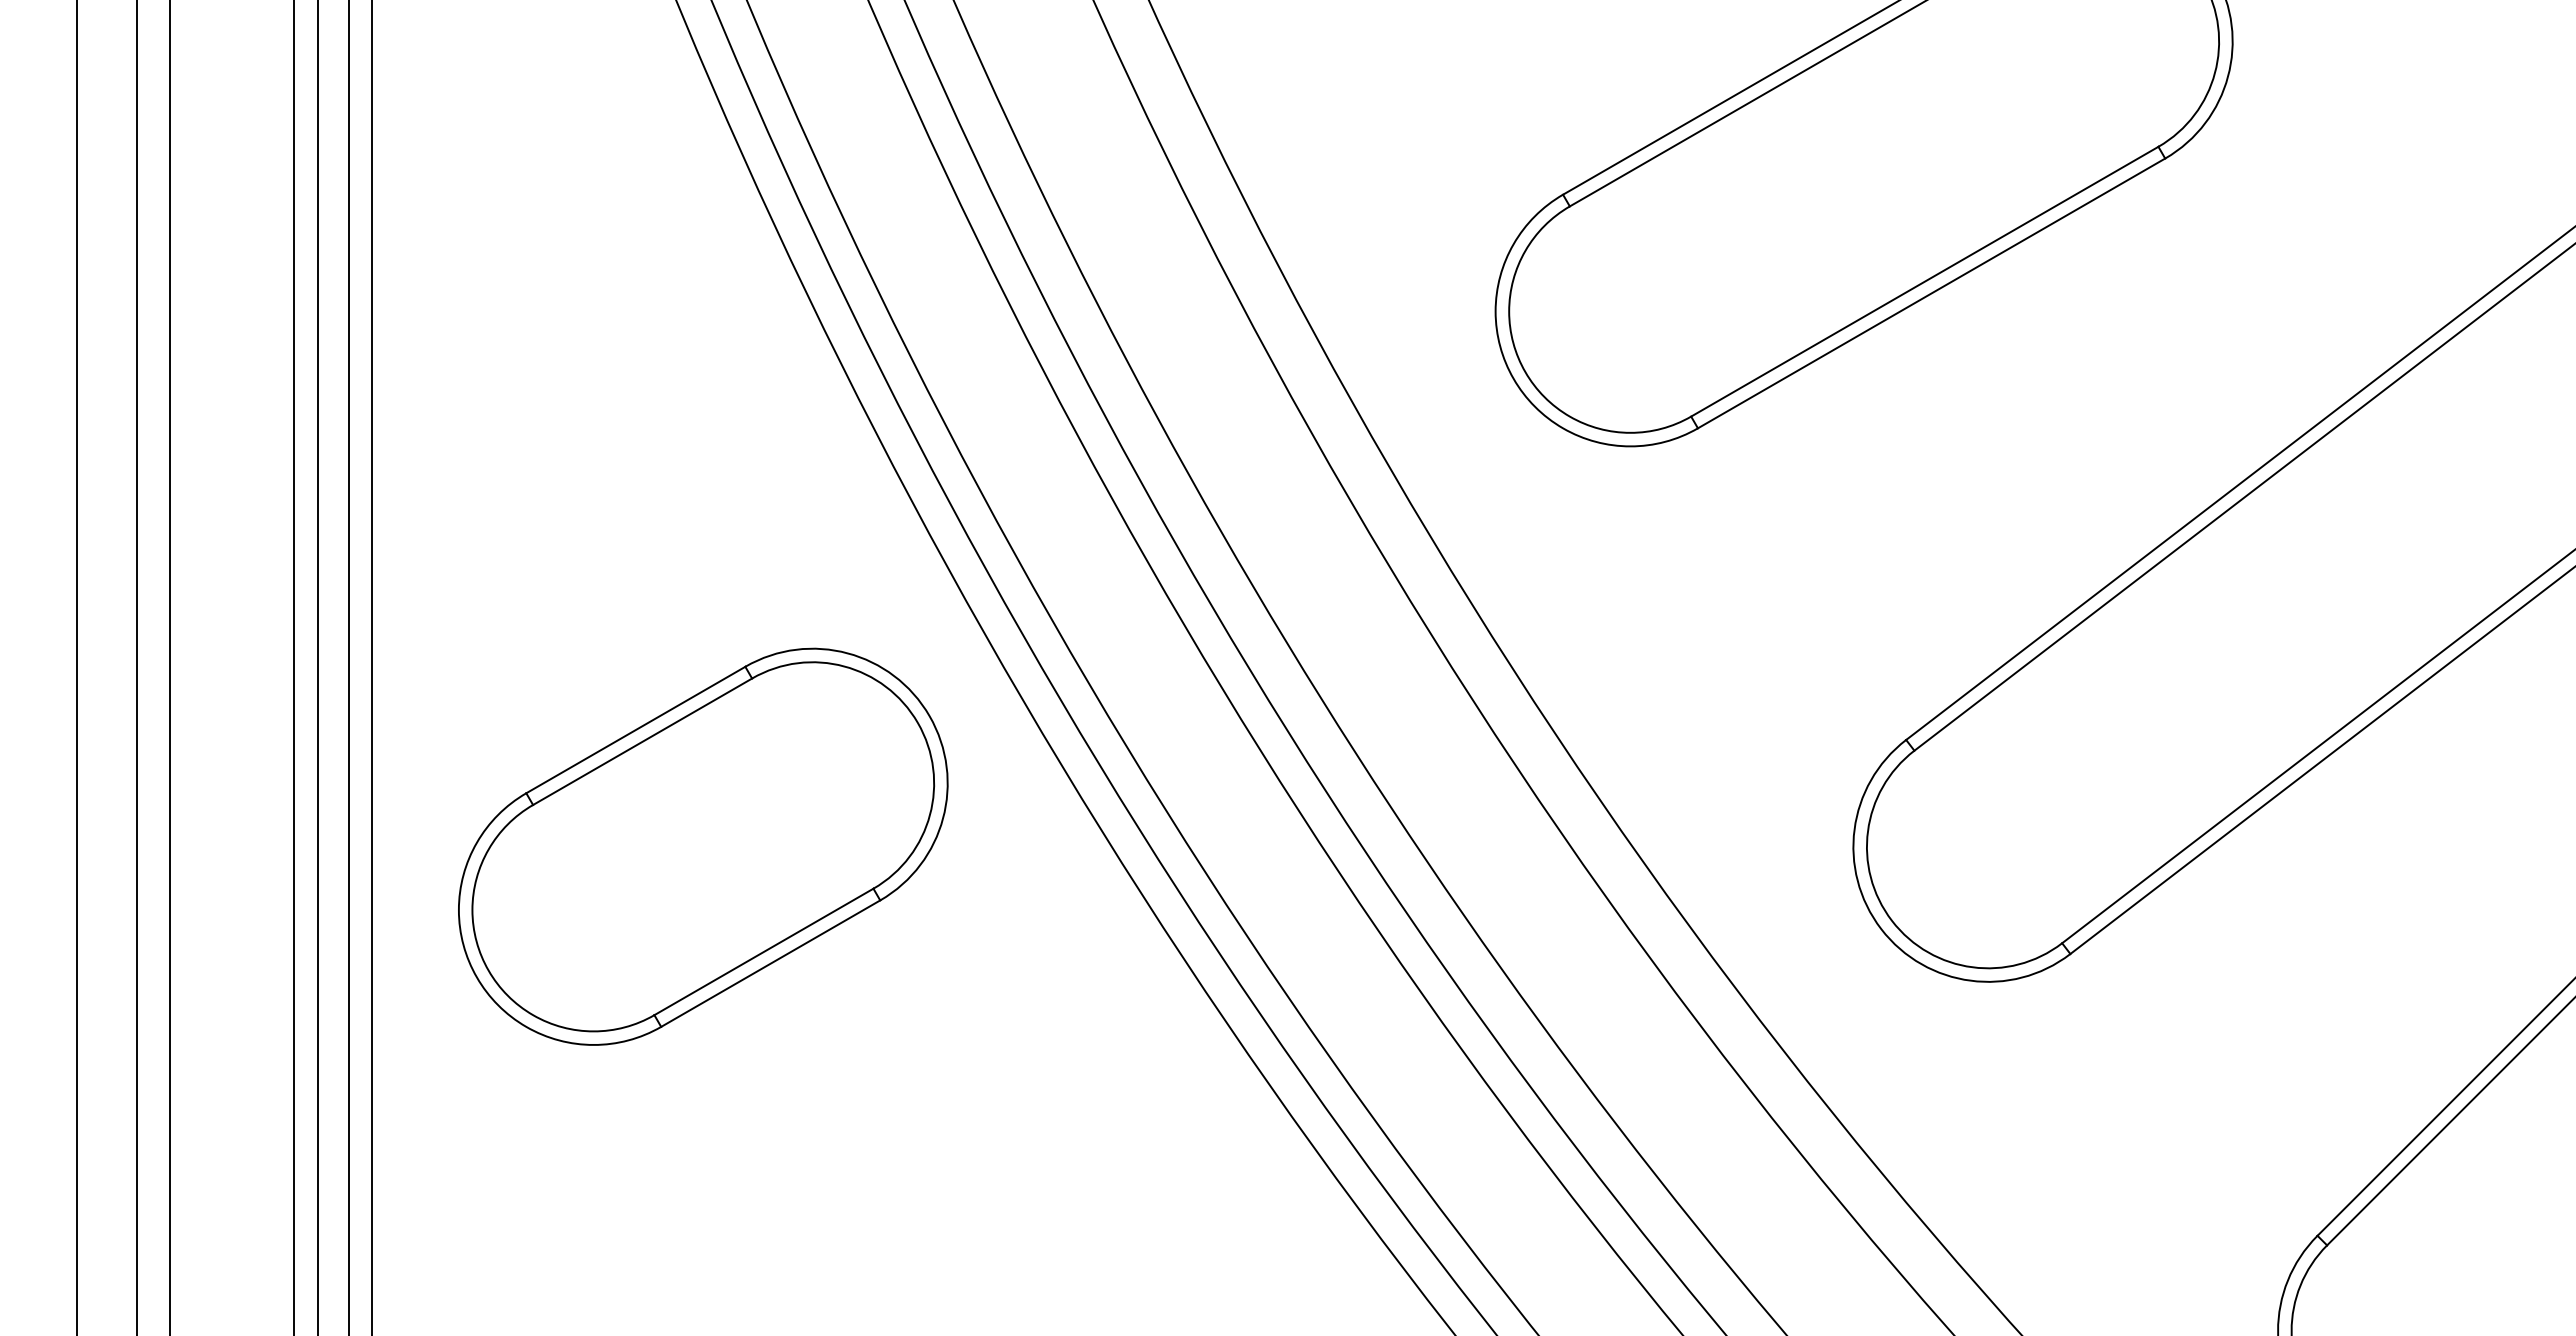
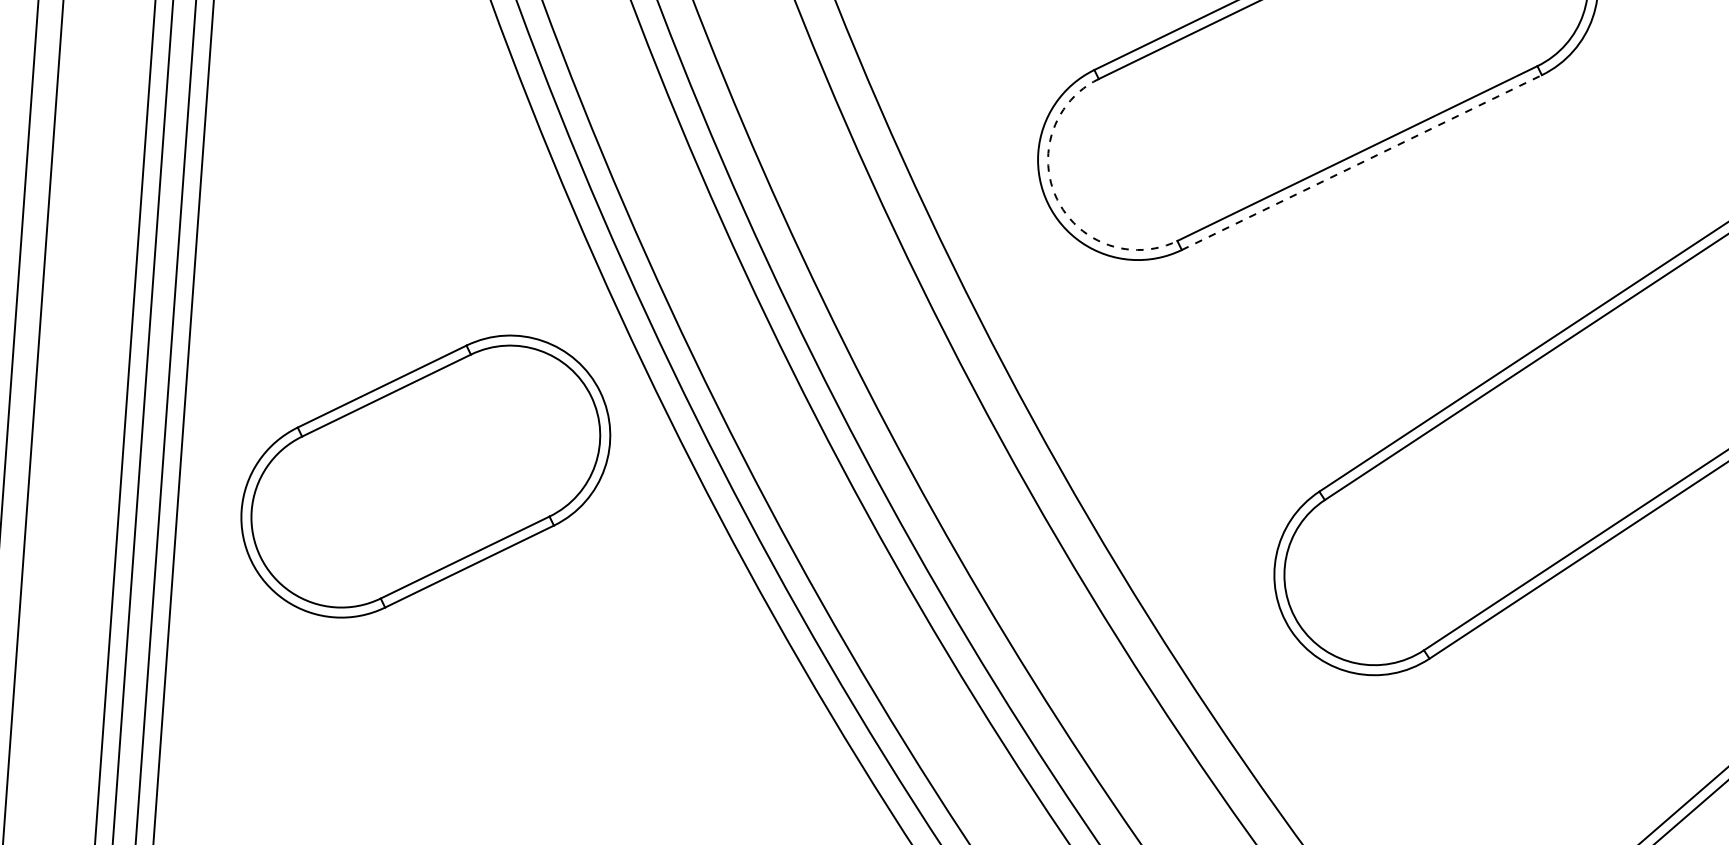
line: (1931, 293) -> (1361, 162), solid -> dashed
arc: (1525, 372) -> (1057, 199), solid -> dashed
part: (703, 846) -> (426, 476), moved

